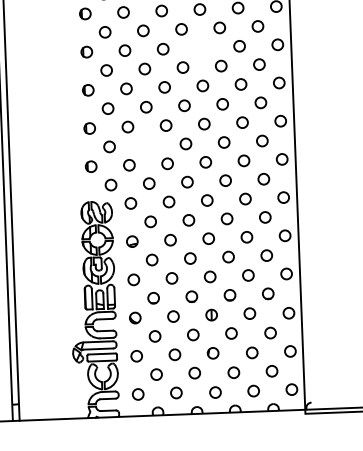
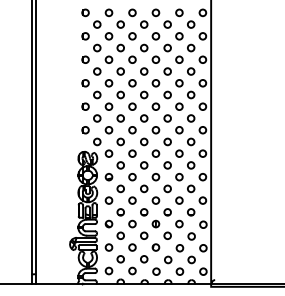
circle: (200, 47) -> (155, 59), added
circle: (147, 145) -> (120, 118), added

